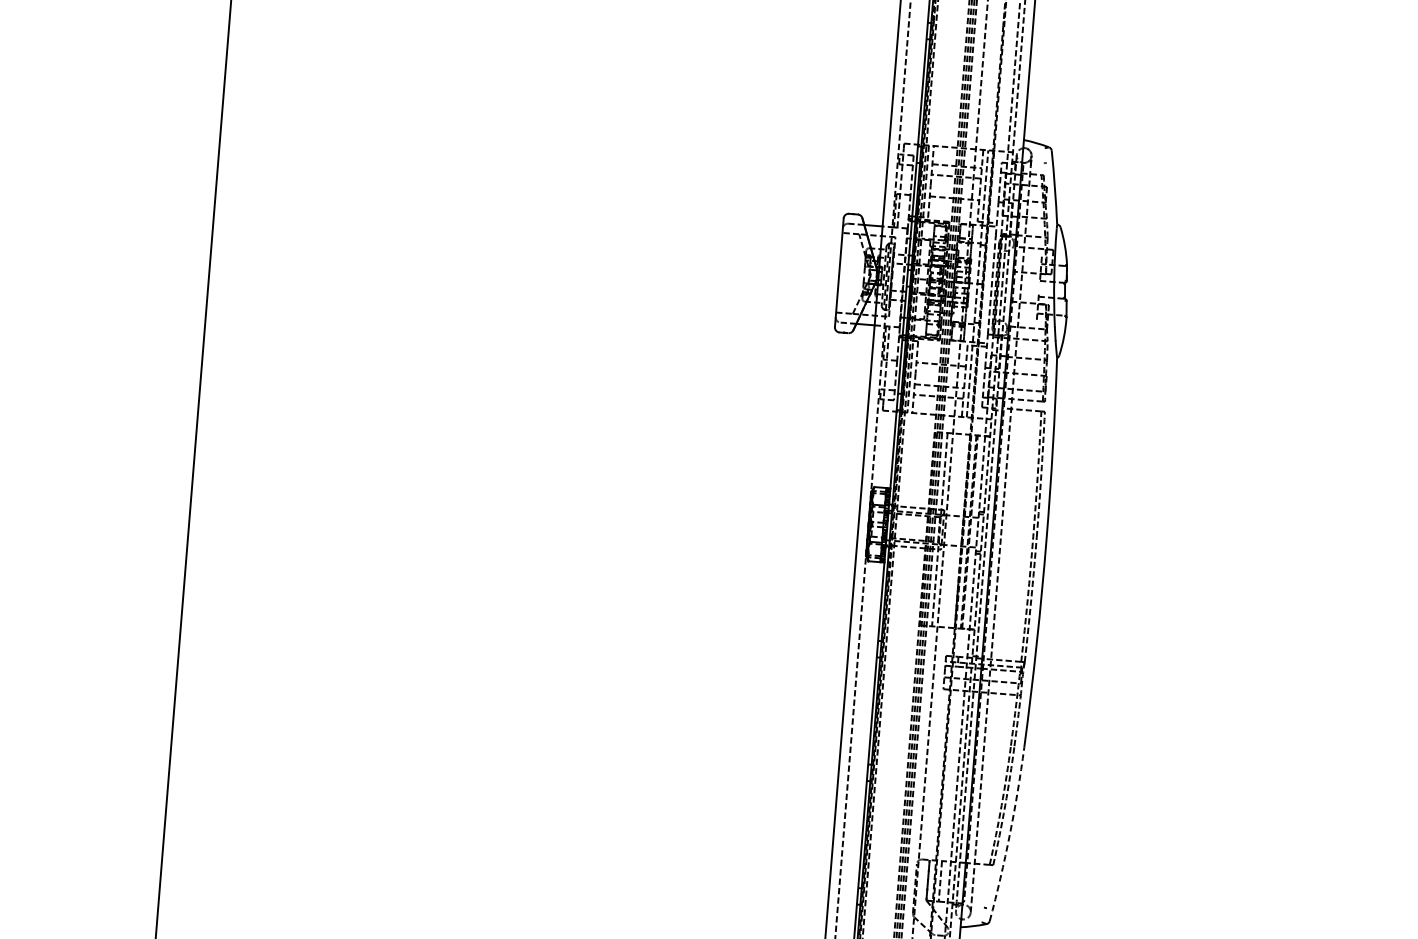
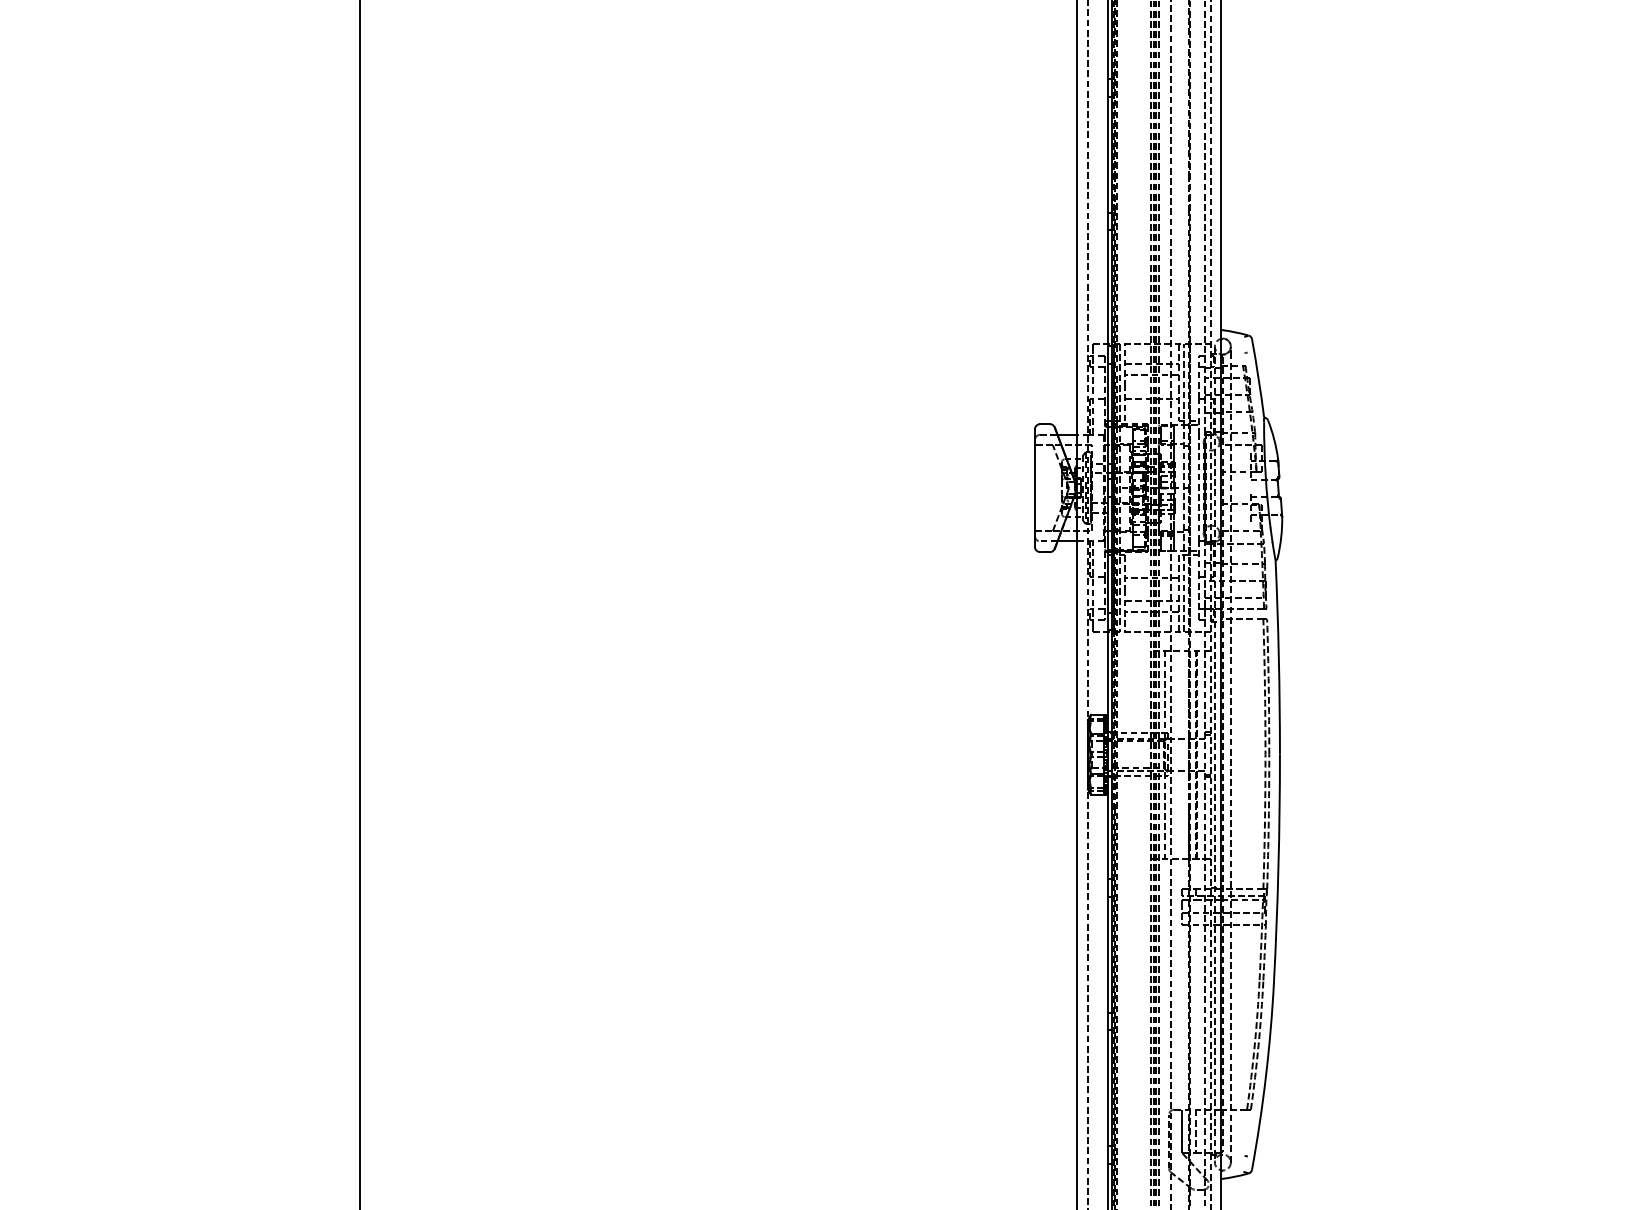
arc: (1010, 834) -> (1266, 1075), dashed -> solid

